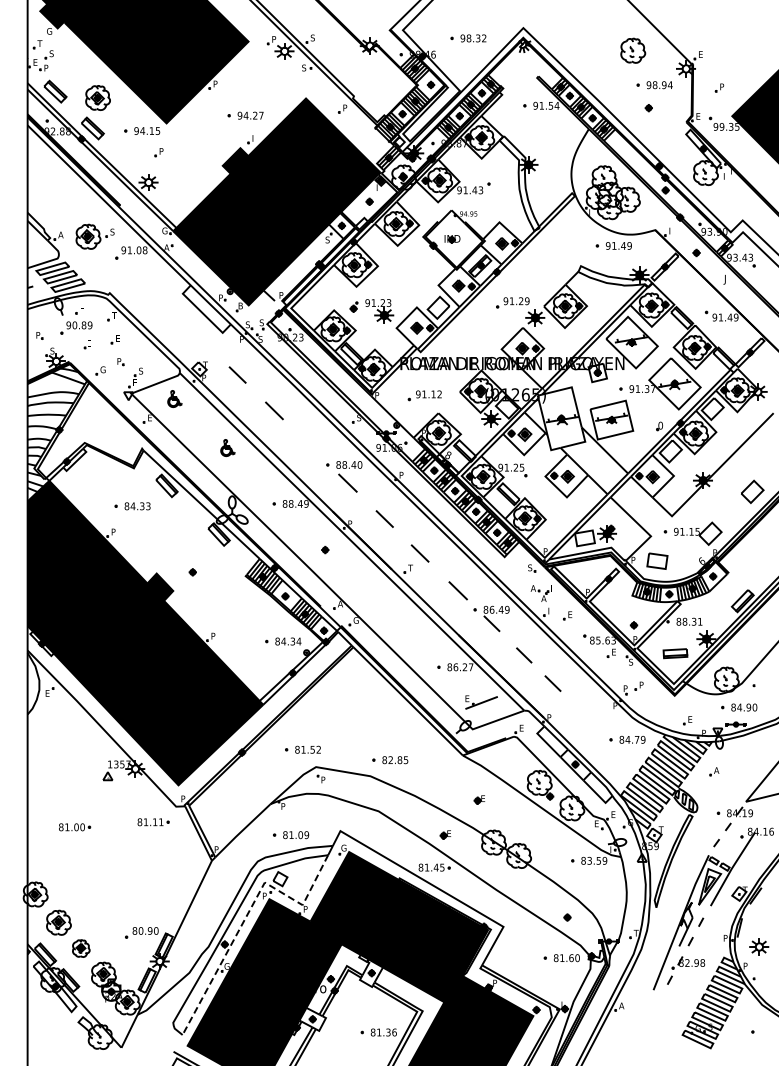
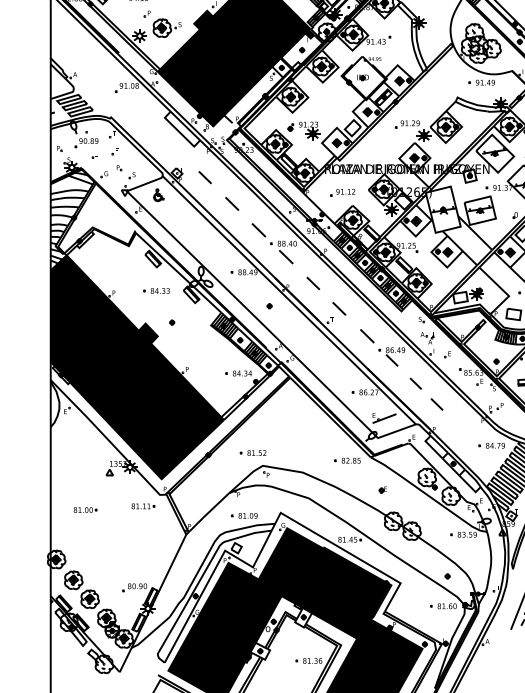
part: (94, 236) -> (166, 27), moved
line: (310, 446) -> (258, 230), added
part: (227, 447) -> (197, 230), removed
part: (132, 506) -> (156, 291), moved
part: (390, 760) -> (347, 460), moved
part: (445, 834) -> (357, 515), removed
line: (248, 913) -> (213, 573), dashed -> solid
part: (81, 948) -> (90, 599), size x1.43

